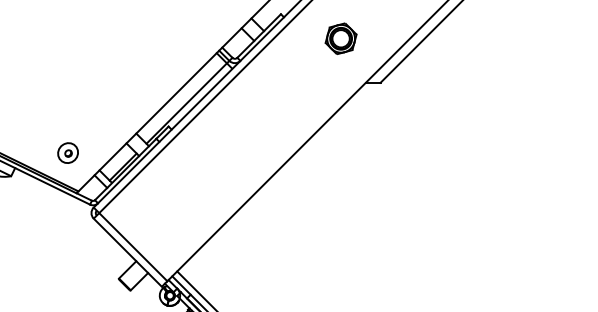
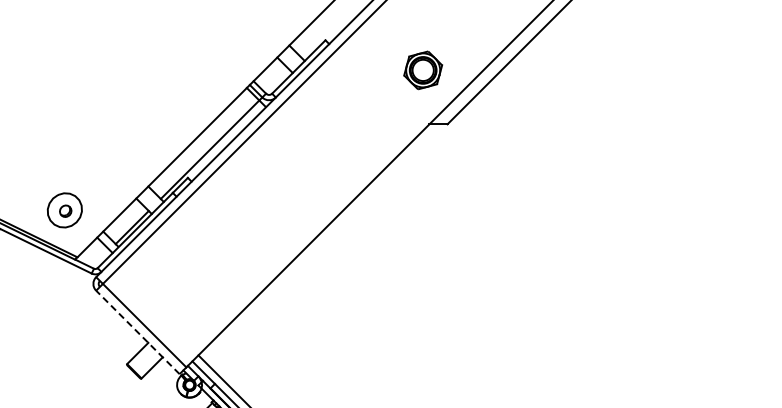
part: (341, 38) -> (423, 70), moved
part: (67, 153) -> (64, 210), size x1.4
line: (127, 252) -> (137, 332), solid -> dashed

